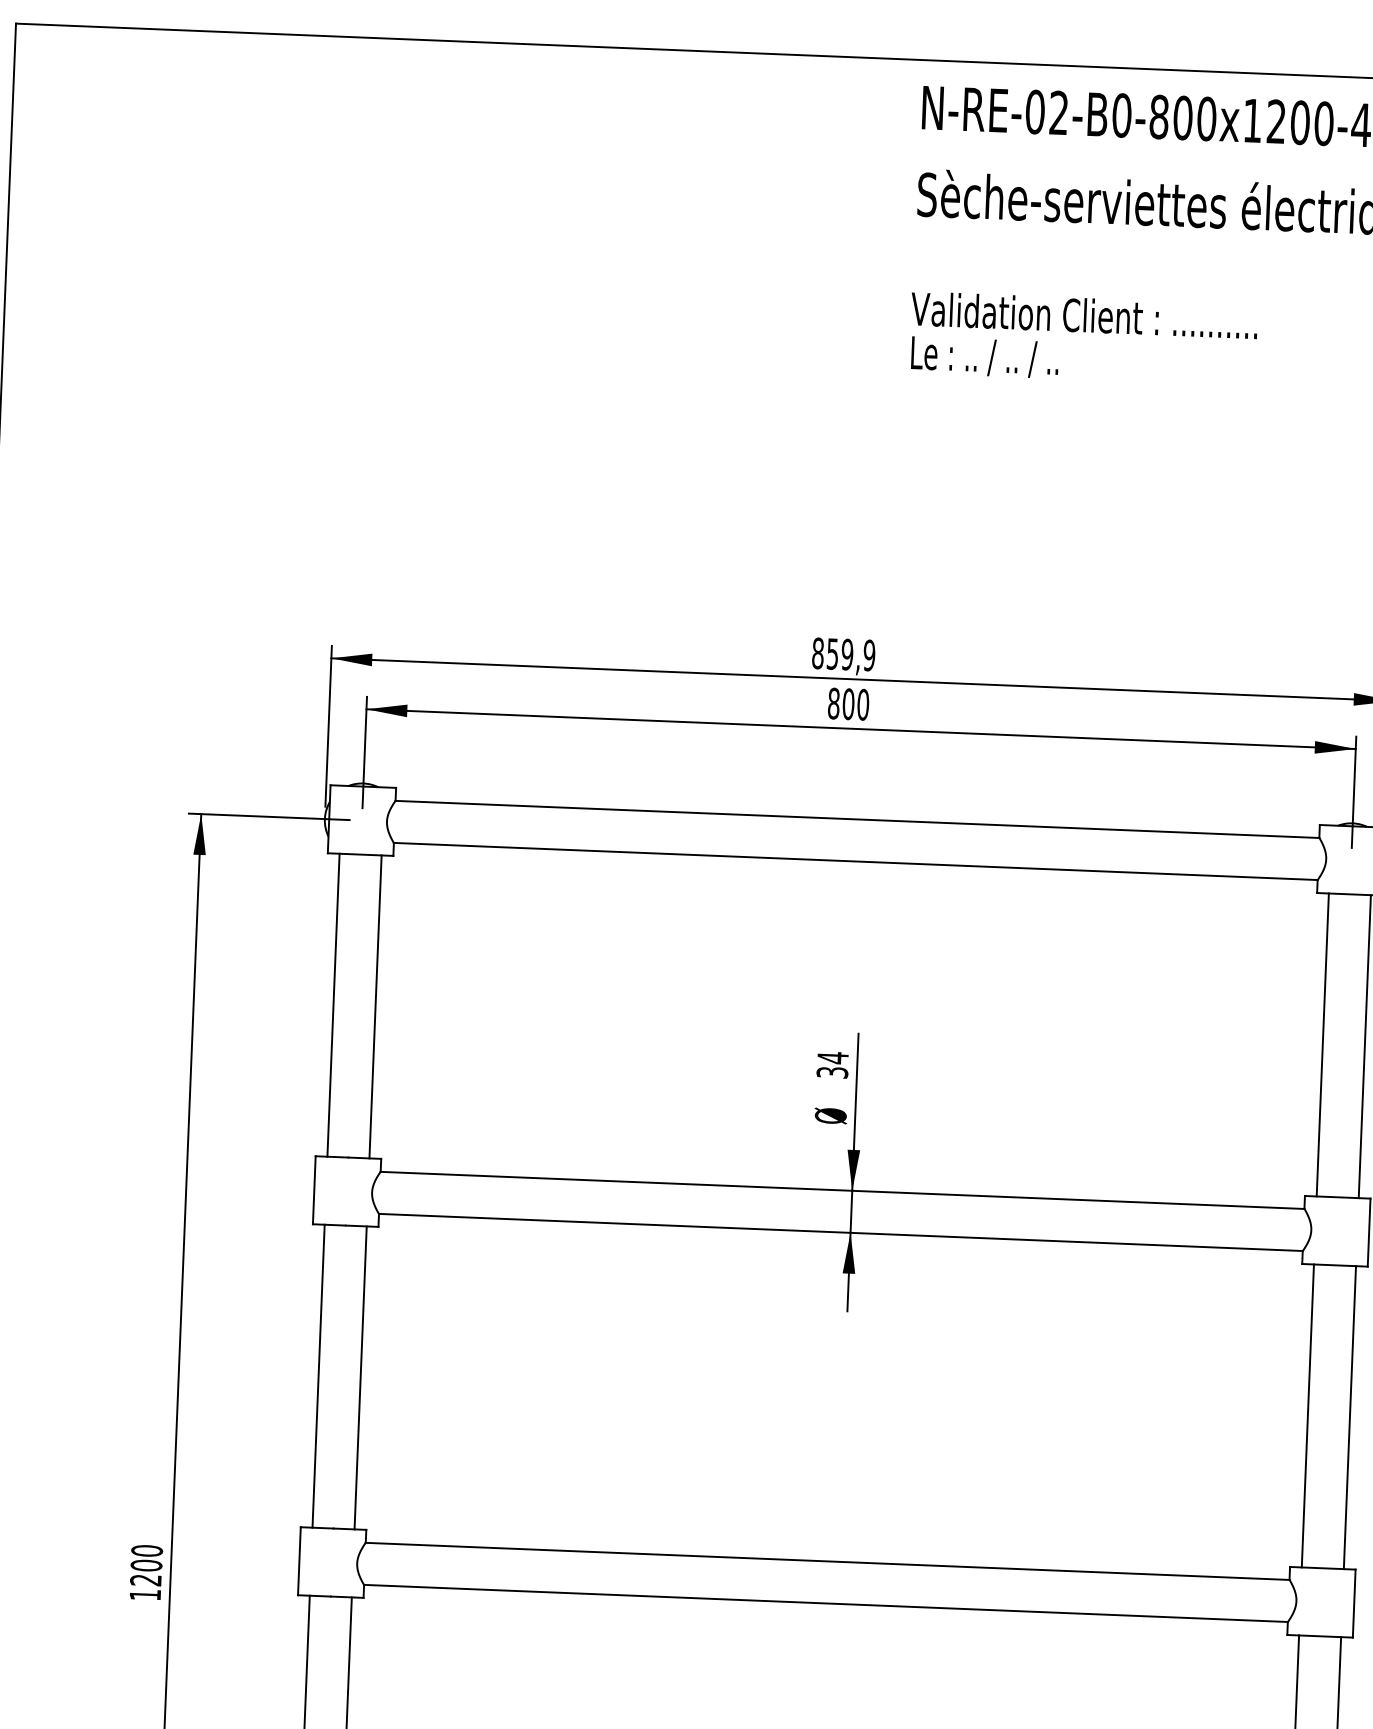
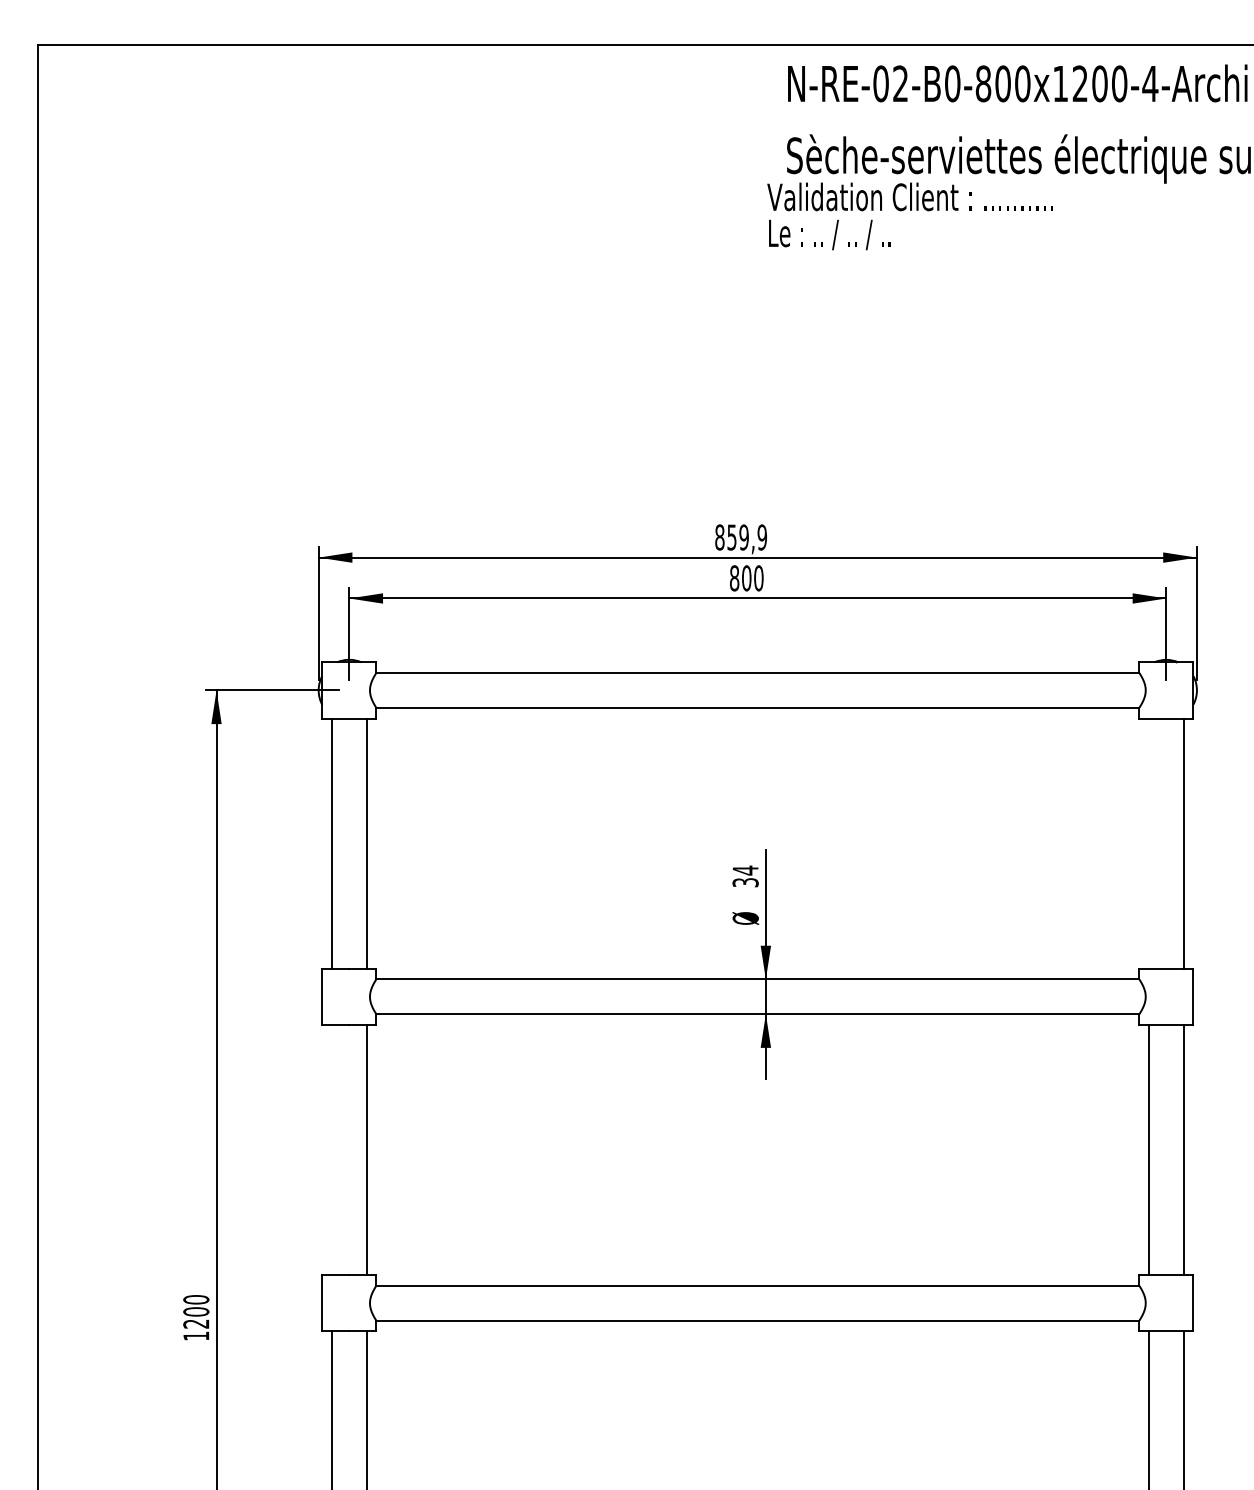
text: (1082, 339) -> (909, 216), moved
line: (1323, 1044) -> (1149, 843), removed
line: (318, 1375) -> (331, 1149), removed

